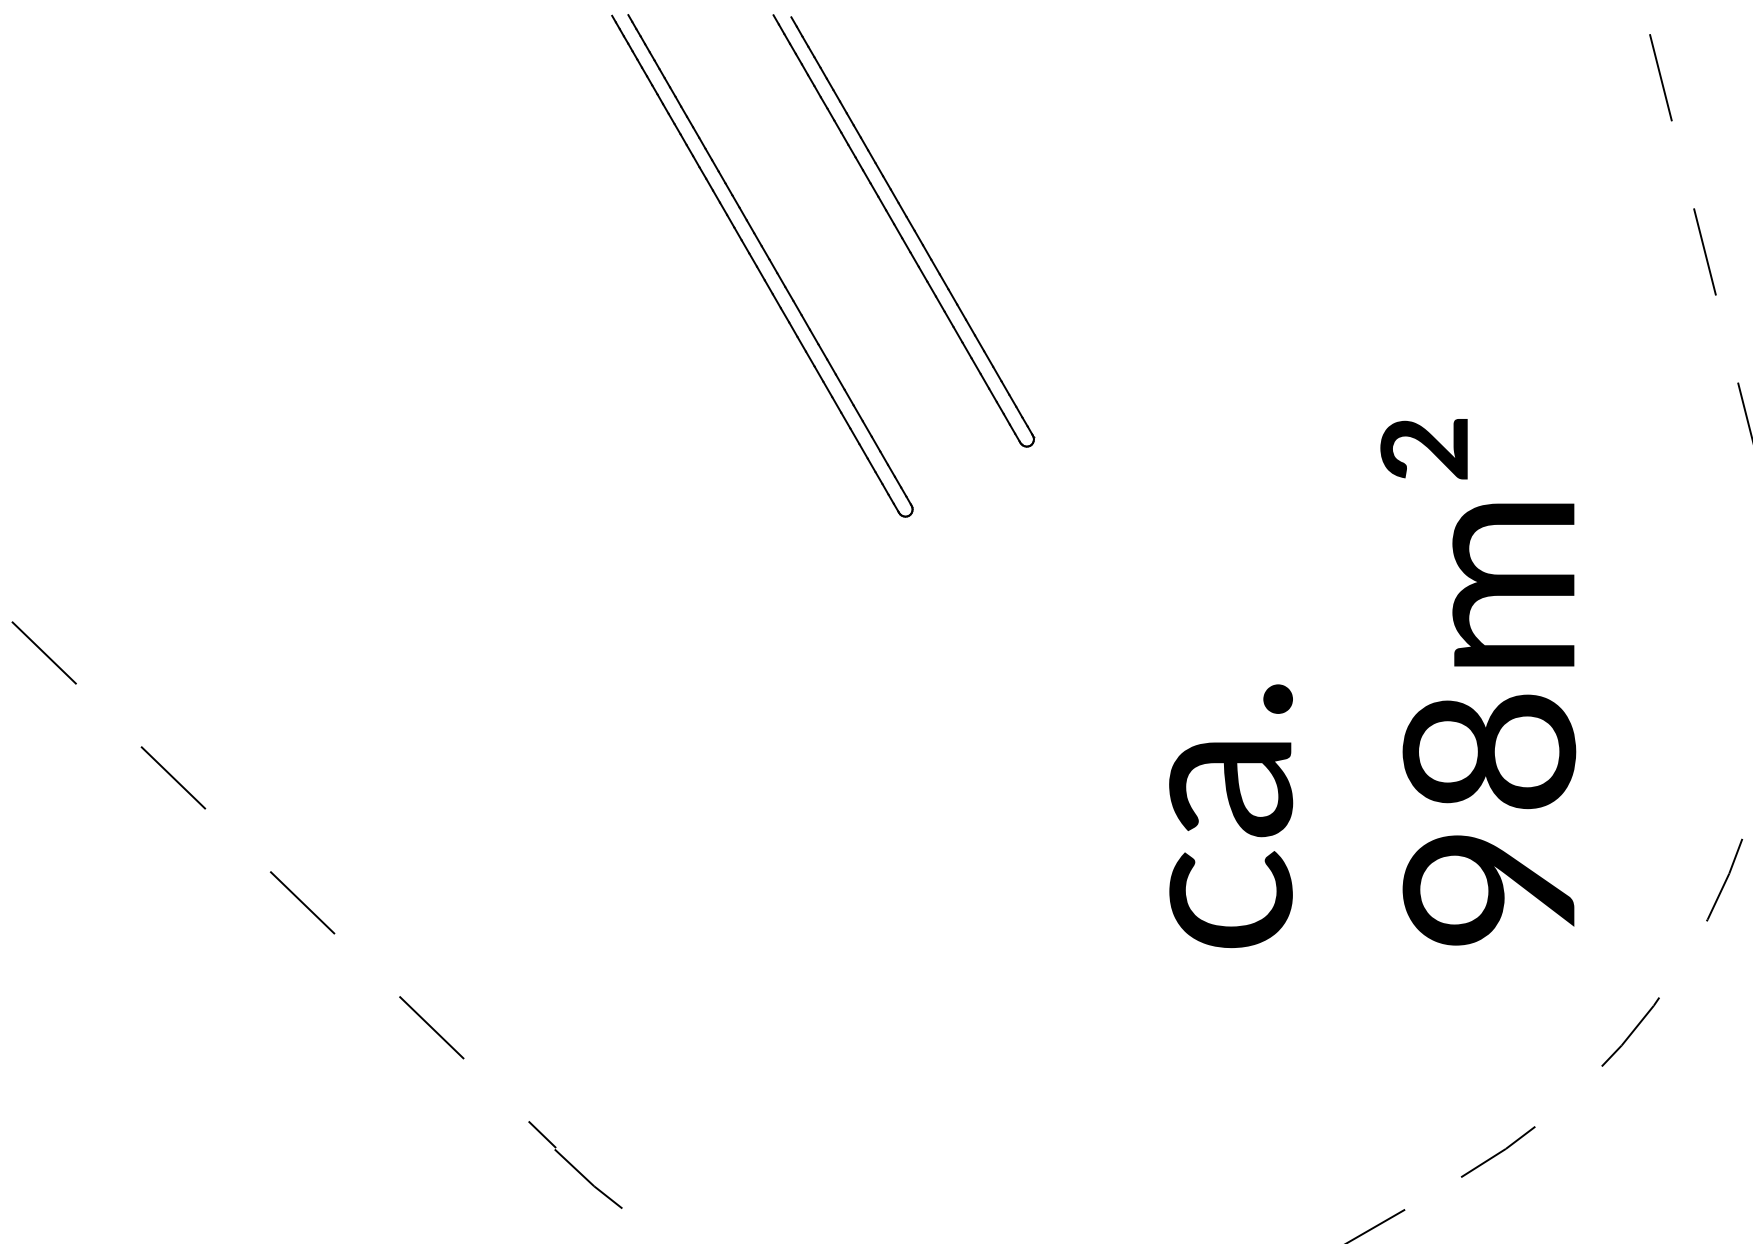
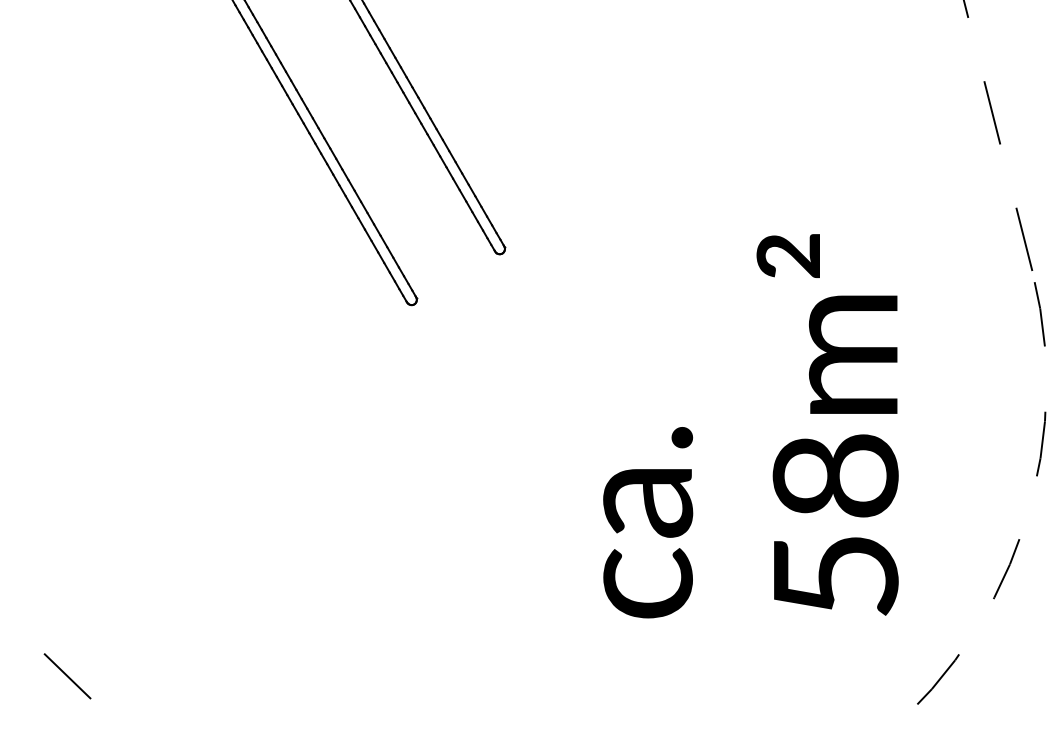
text: (1489, 890) -> (835, 576), 98m² -> 58m²

